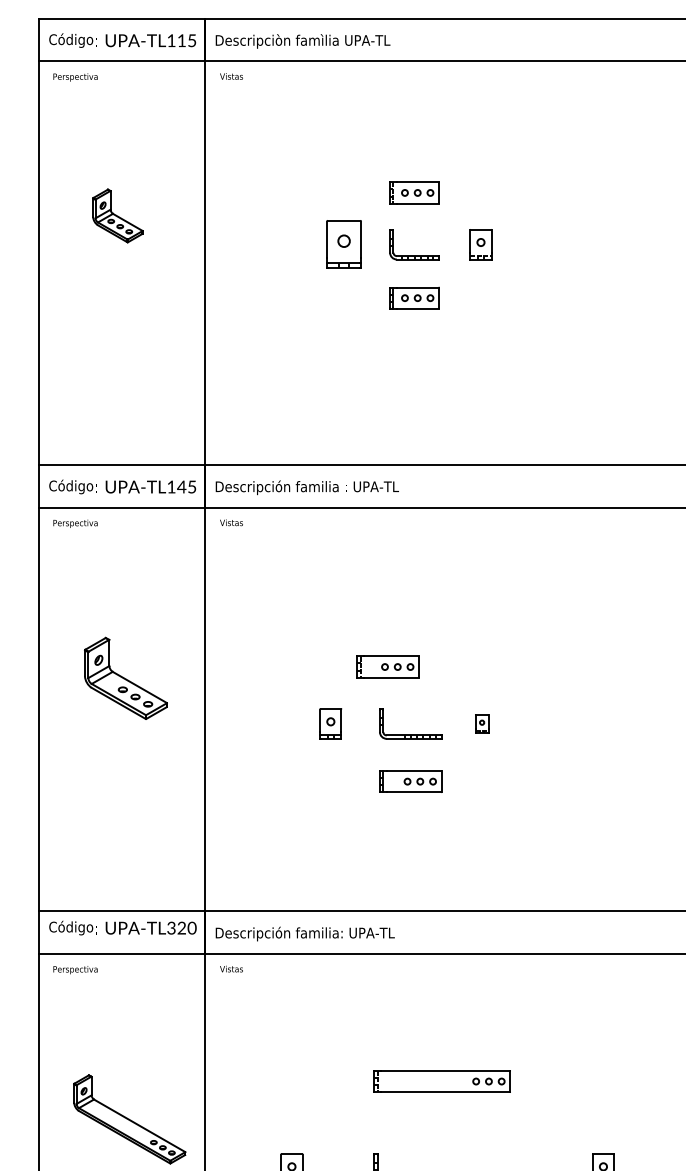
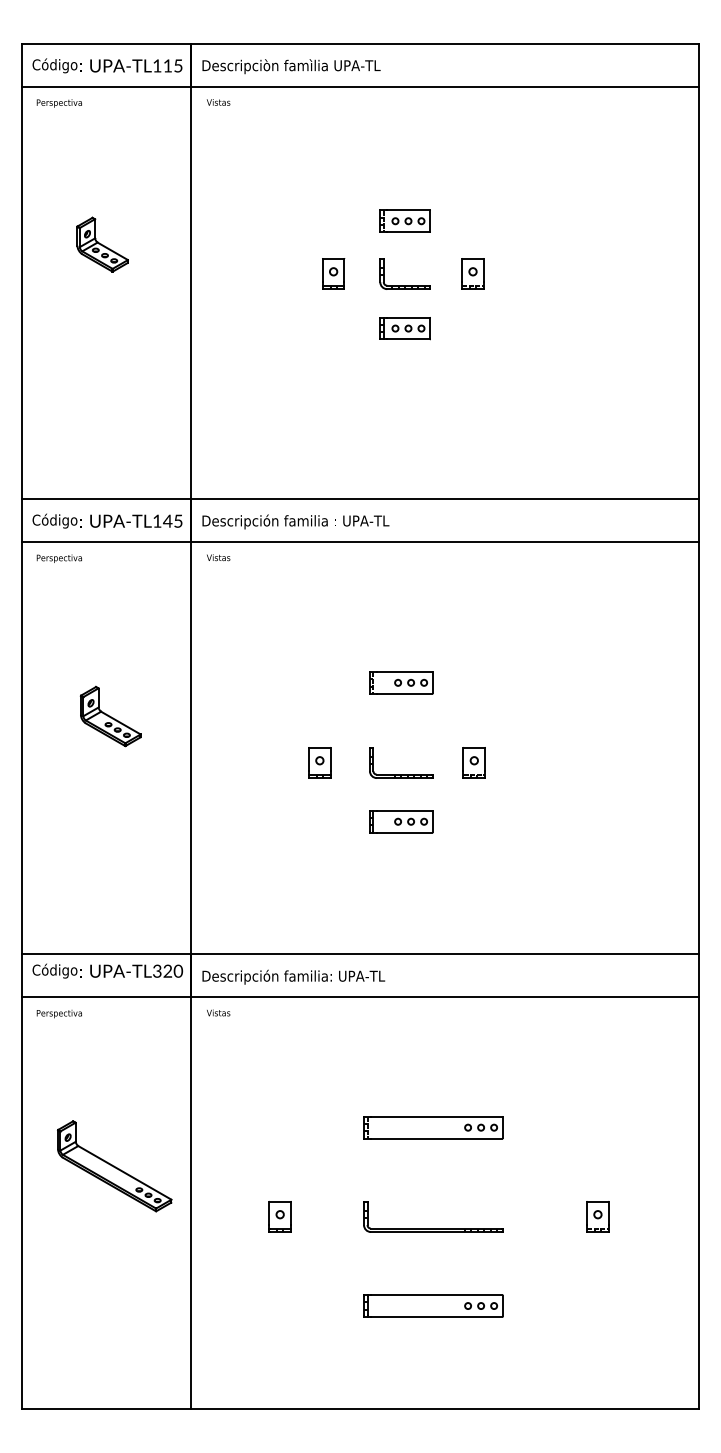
part: (344, 244) -> (333, 273), size x0.62
part: (388, 666) -> (401, 682), moved
part: (125, 678) -> (110, 716), size x0.71
part: (481, 723) -> (473, 762), size x1.67

